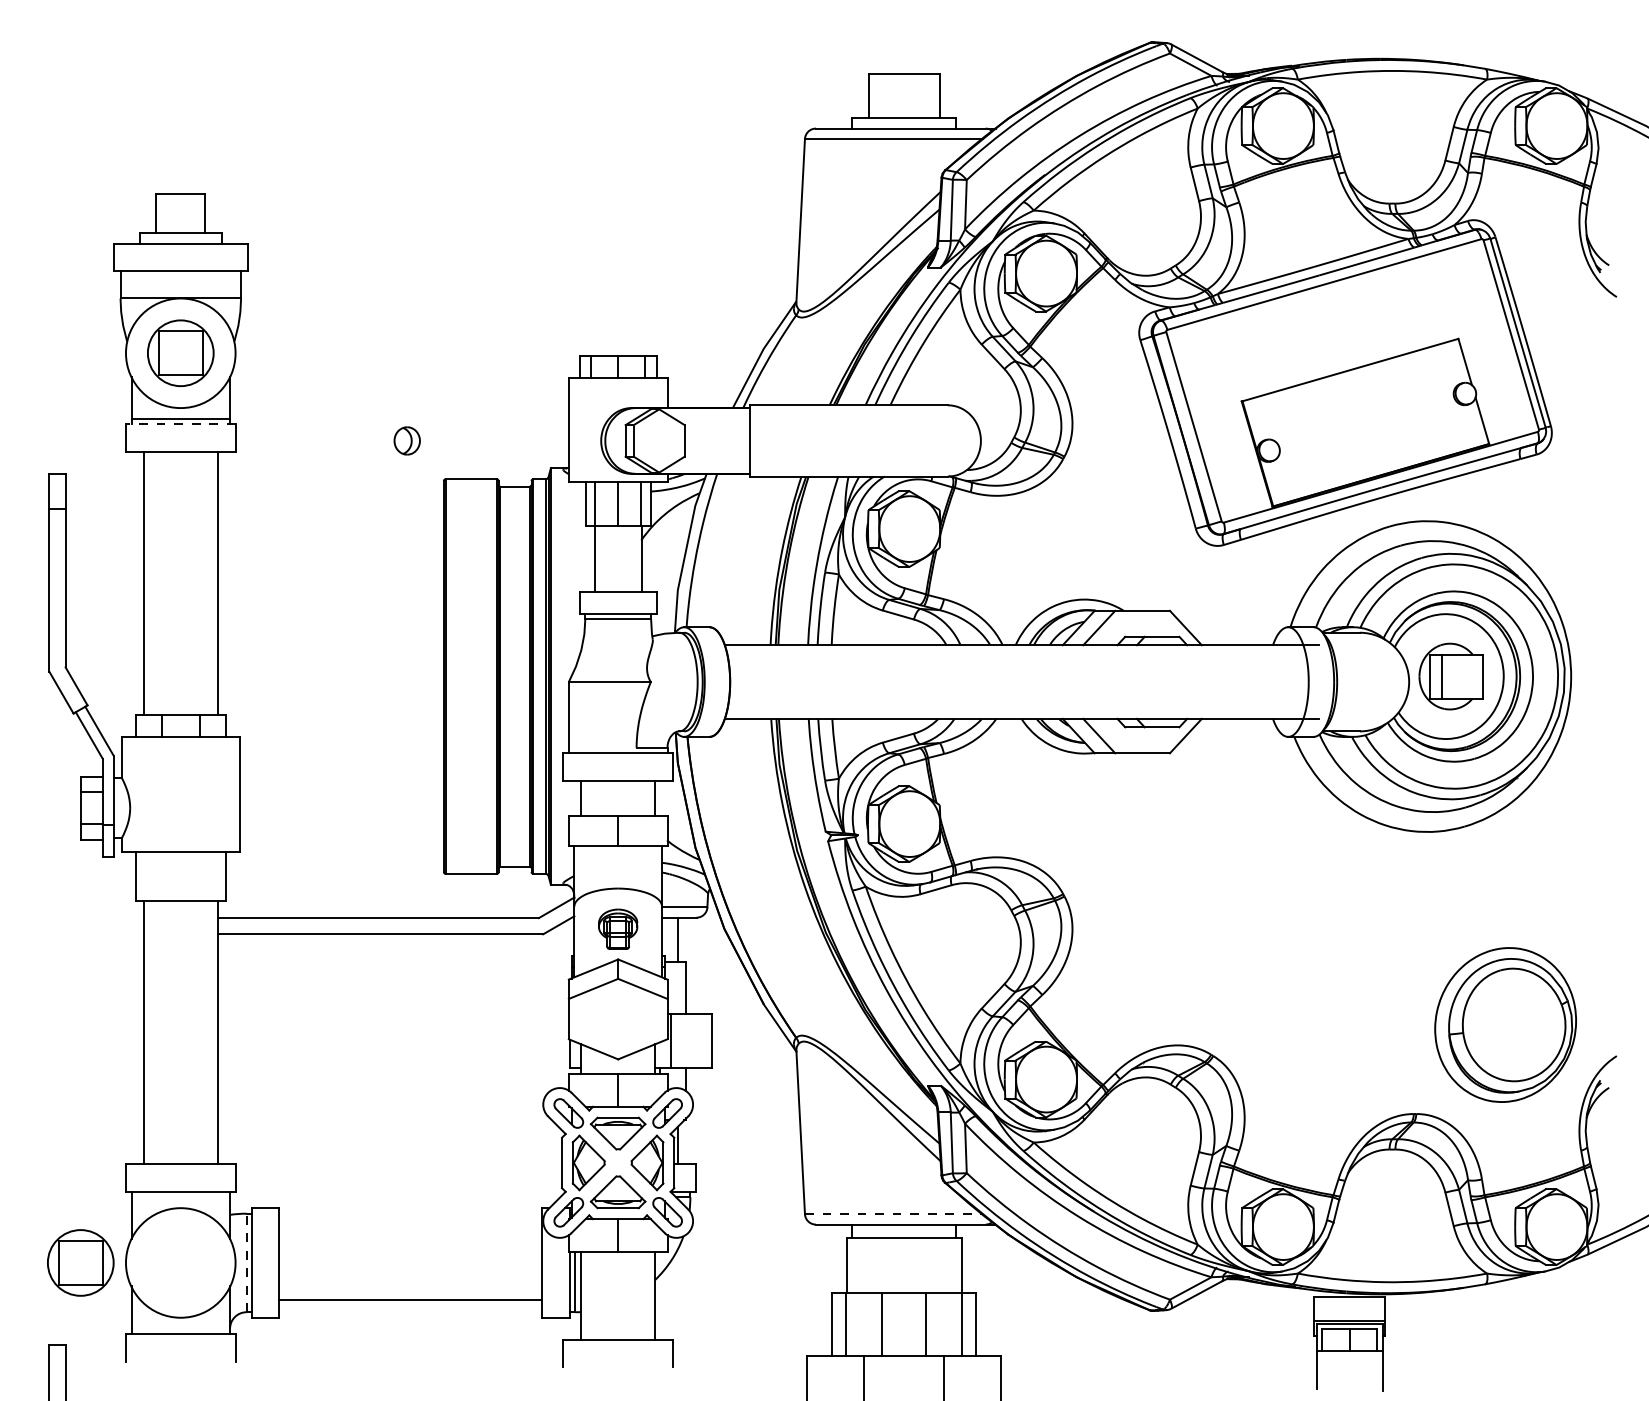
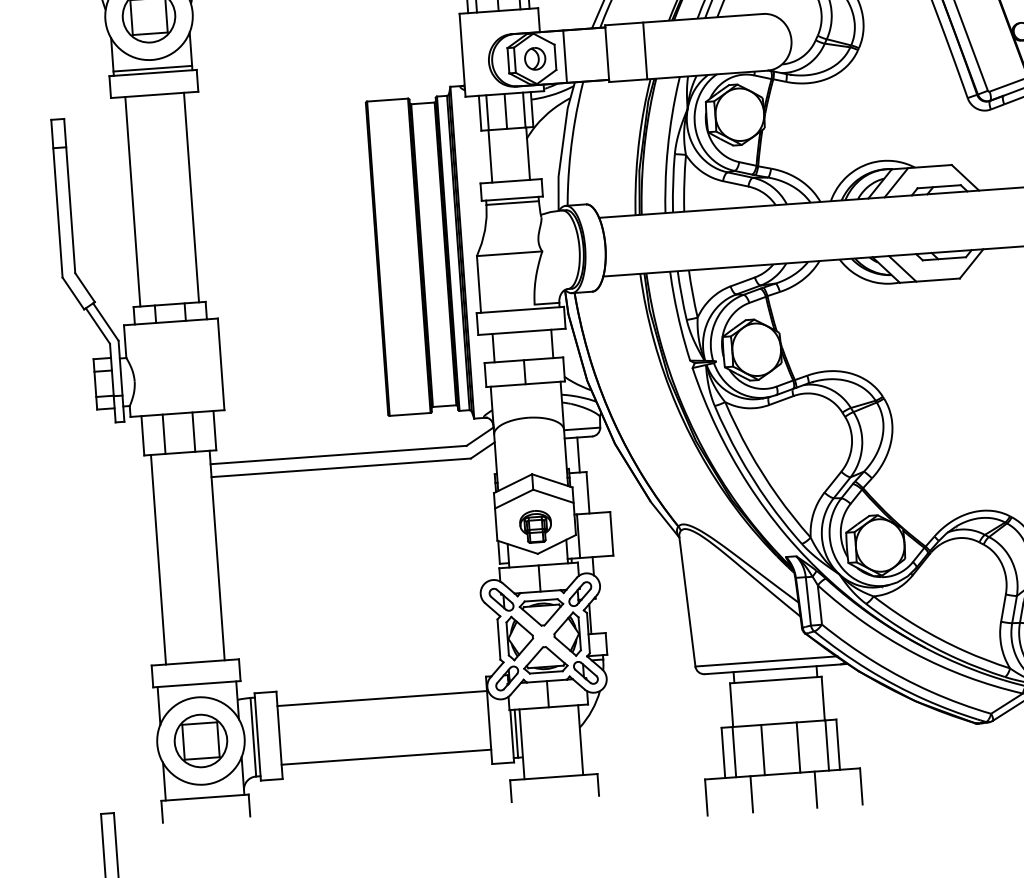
line: (180, 424) -> (152, 73), dashed -> solid
part: (406, 440) -> (534, 58), moved
line: (696, 440) -> (564, 56), added
line: (797, 440) -> (645, 50), added
line: (162, 876) -> (164, 434), added
line: (199, 876) -> (193, 432), added
part: (618, 928) -> (536, 526), moved
line: (894, 1214) -> (766, 661), dashed -> solid
line: (410, 1226) -> (381, 698), added
part: (80, 1262) -> (200, 740), moved
line: (246, 1262) -> (253, 736), dashed -> solid

